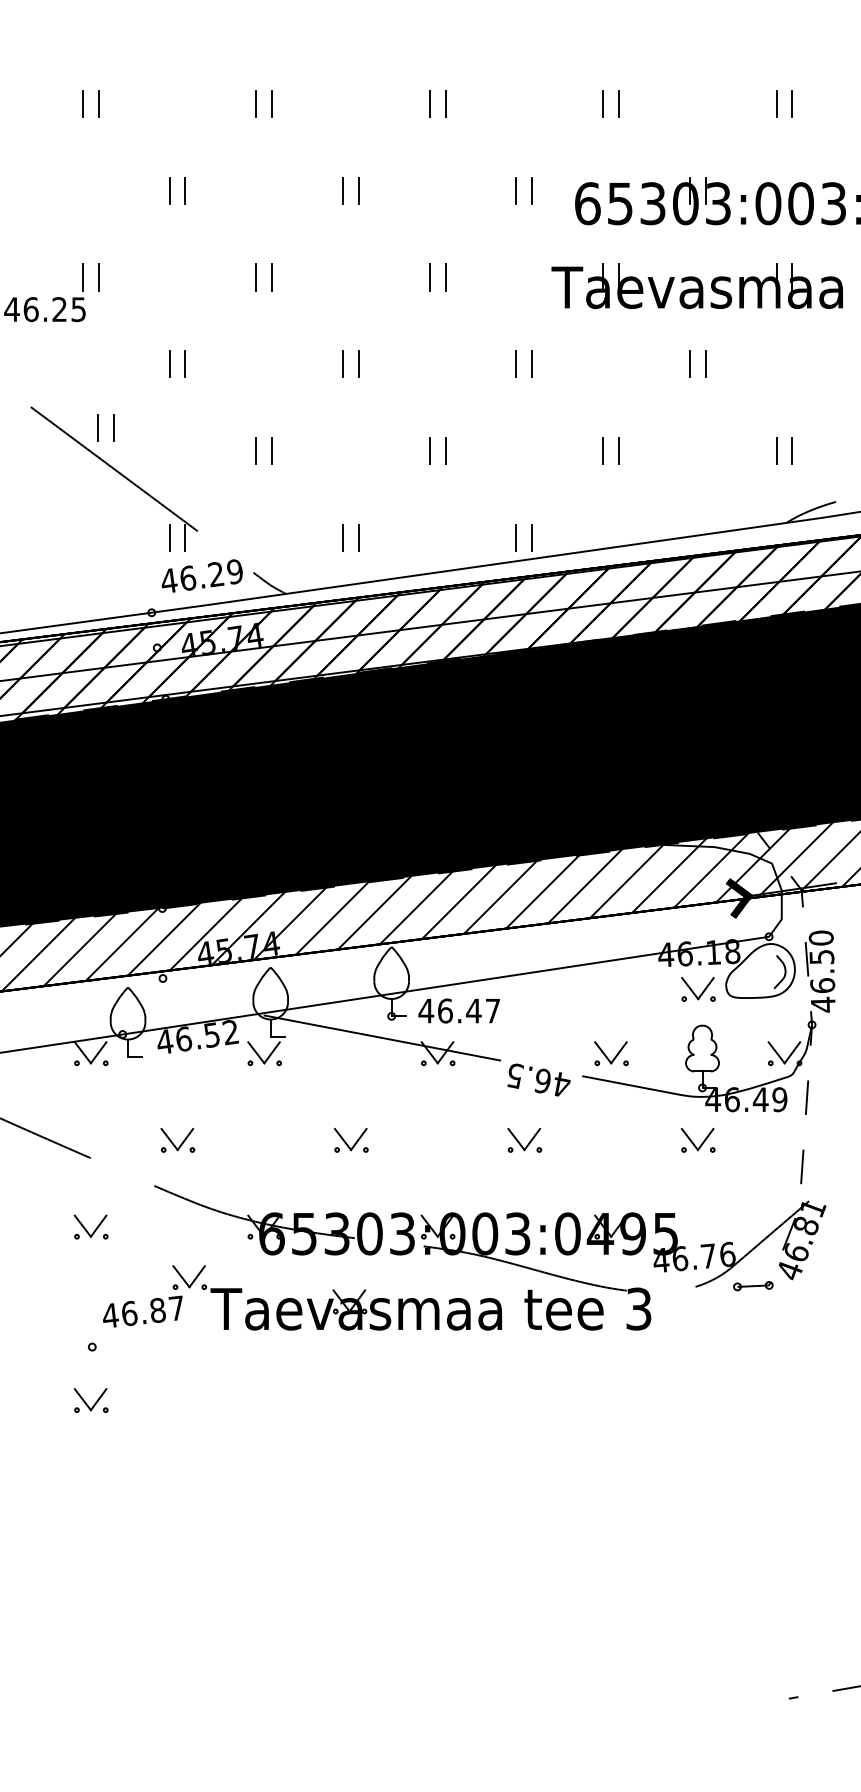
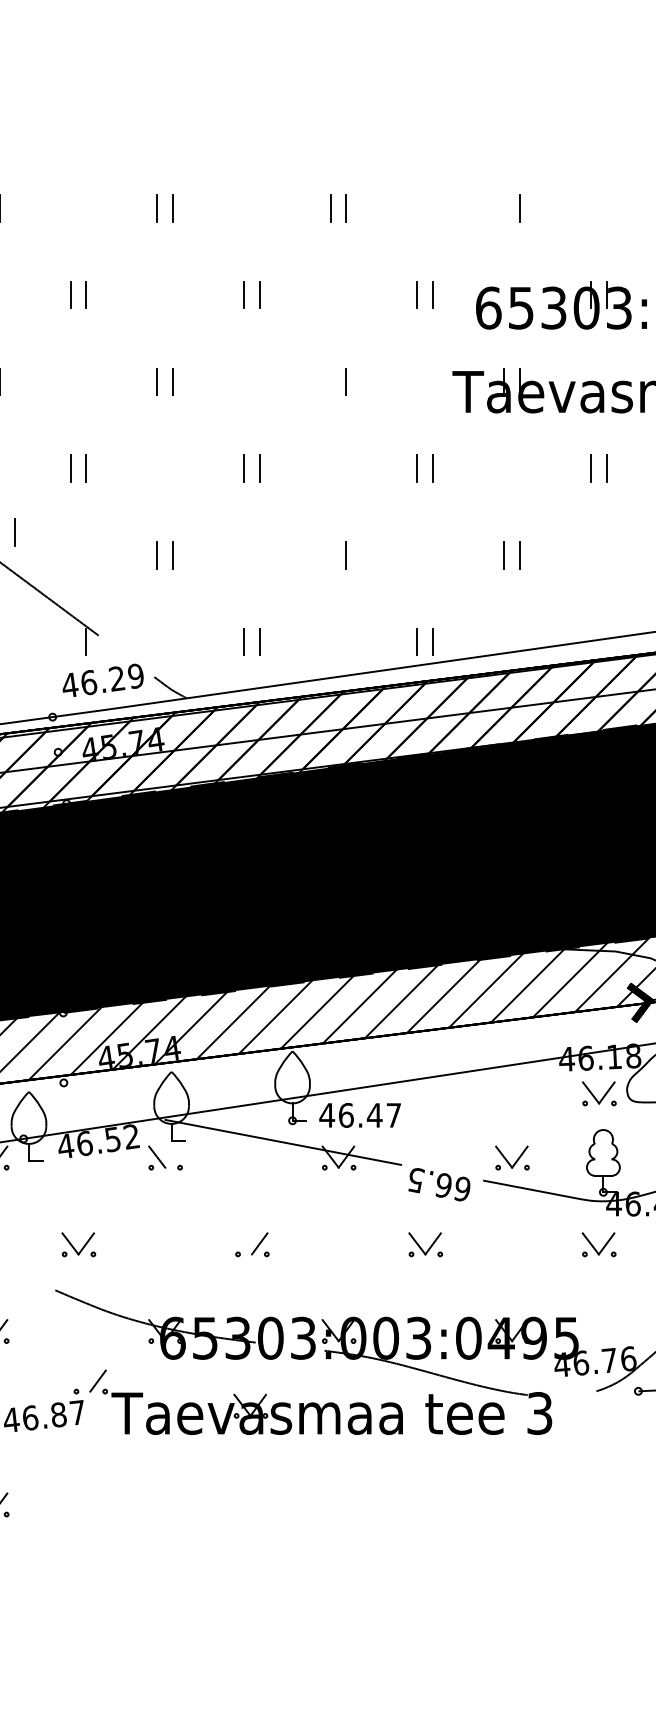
line: (603, 103) -> (504, 207), removed
line: (429, 277) -> (330, 381), removed
line: (429, 450) -> (330, 554), removed
line: (169, 537) -> (70, 641), removed
line: (271, 1052) -> (172, 1156), removed
text: (561, 1084) -> (462, 1188), 46.5 -> 66.5
line: (343, 1139) -> (244, 1243), removed
line: (181, 1276) -> (82, 1380), removed

